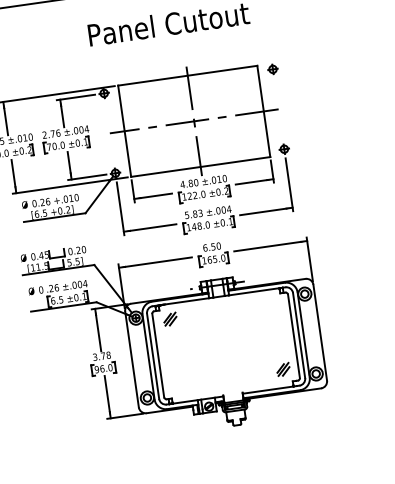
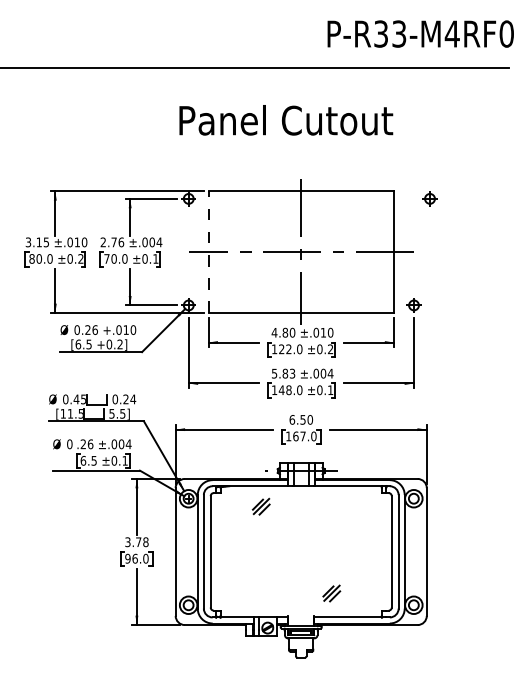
part: (272, 69) -> (429, 198), moved
line: (124, 131) -> (208, 252), solid -> dashed
text: (84, 249) -> (133, 399), 0.20 -> 0.24
text: (214, 259) -> (302, 436), 165.0 -> 167.0
part: (169, 319) -> (260, 506), moved
part: (283, 369) -> (331, 593), moved

